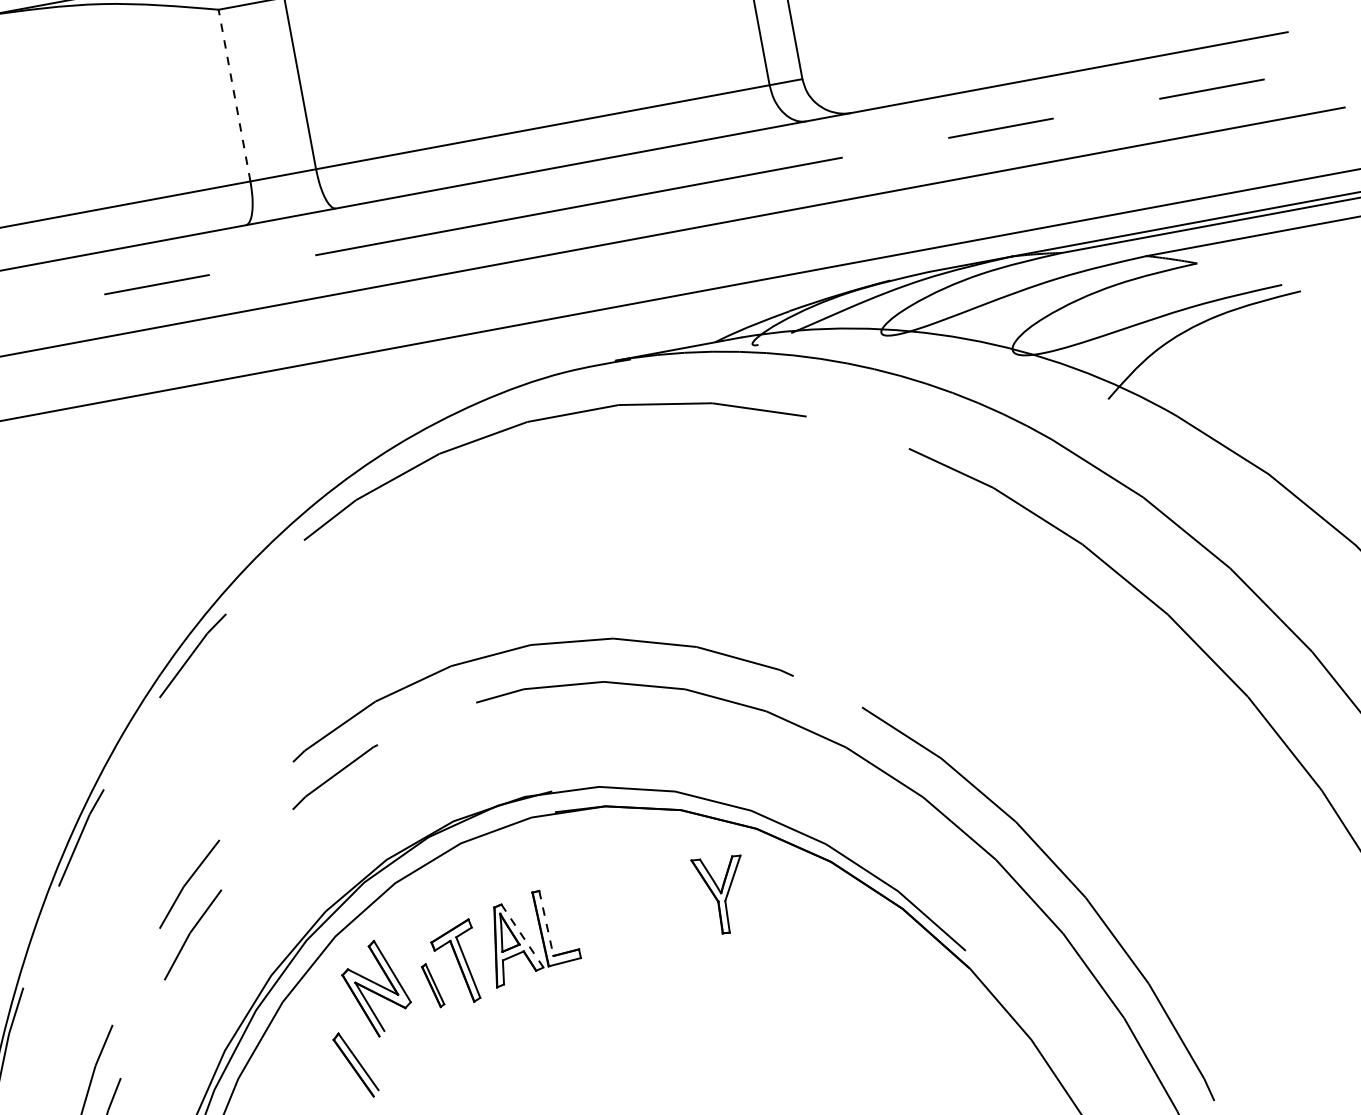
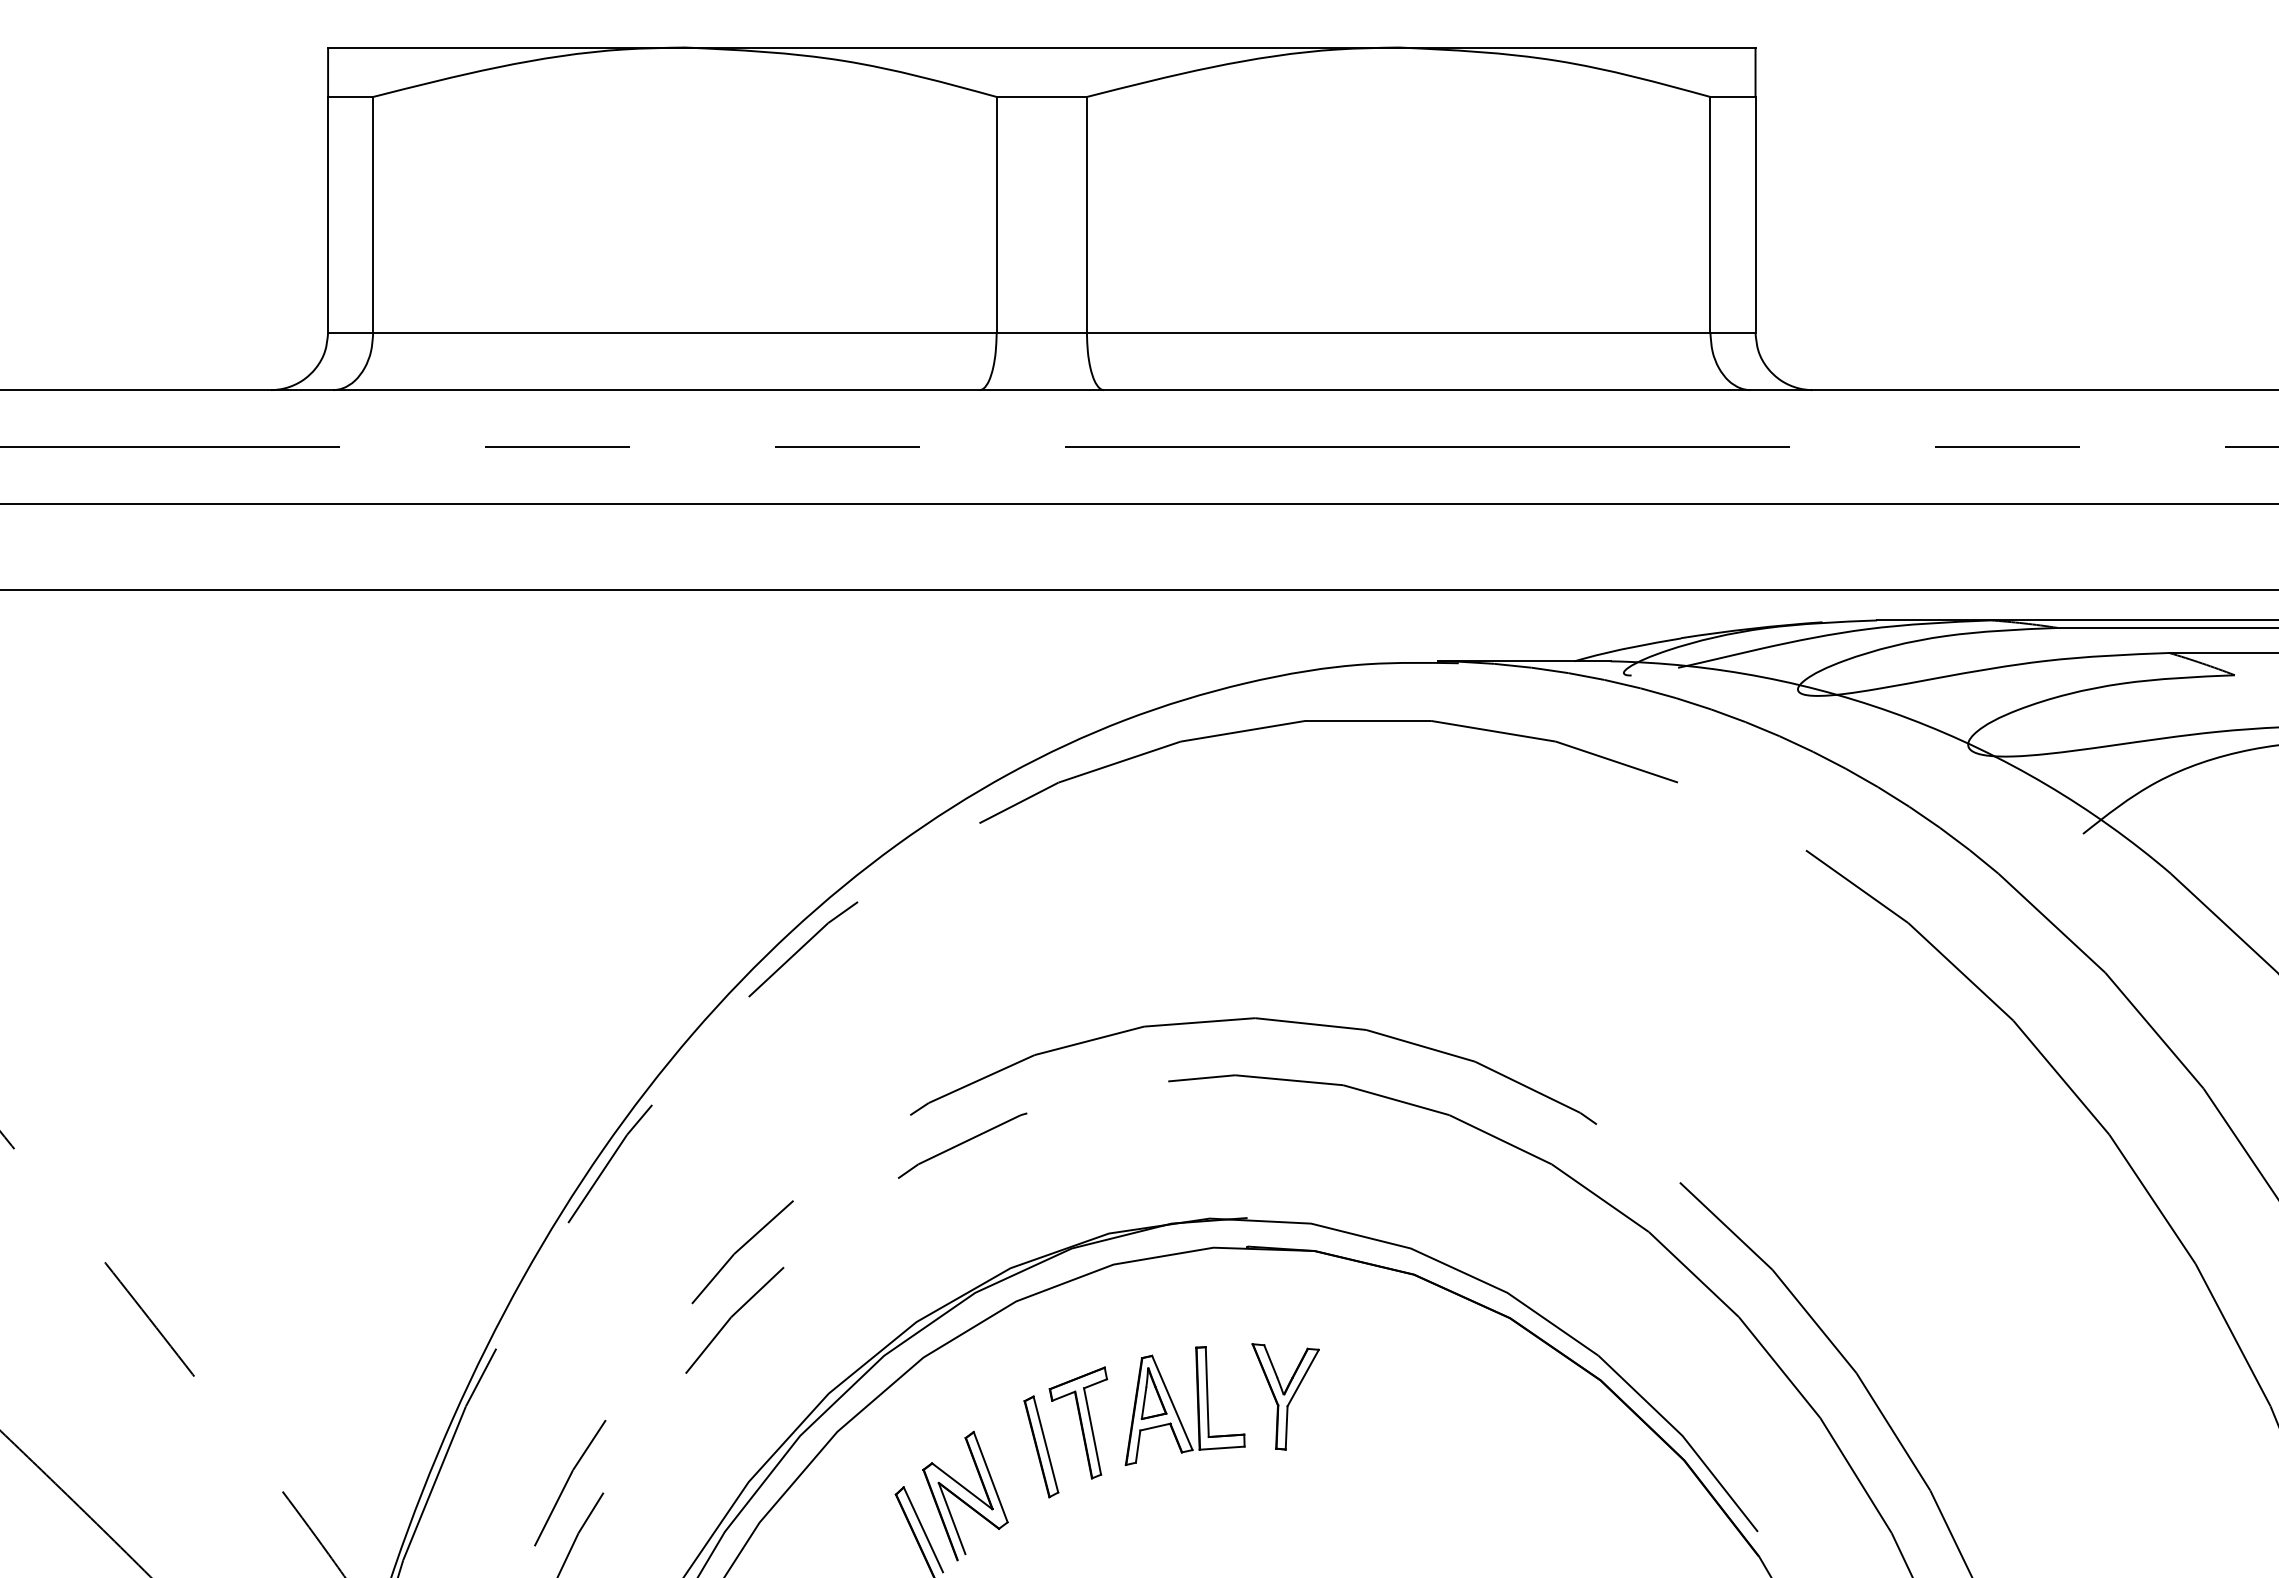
line: (234, 95) -> (996, 214), dashed -> solid
part: (722, 894) -> (1285, 1396), moved
line: (546, 923) -> (1207, 1392), dashed -> solid
line: (522, 936) -> (1172, 1403), dashed -> solid
part: (433, 985) -> (1041, 1446), size x1.67
part: (376, 989) -> (965, 1496), moved

